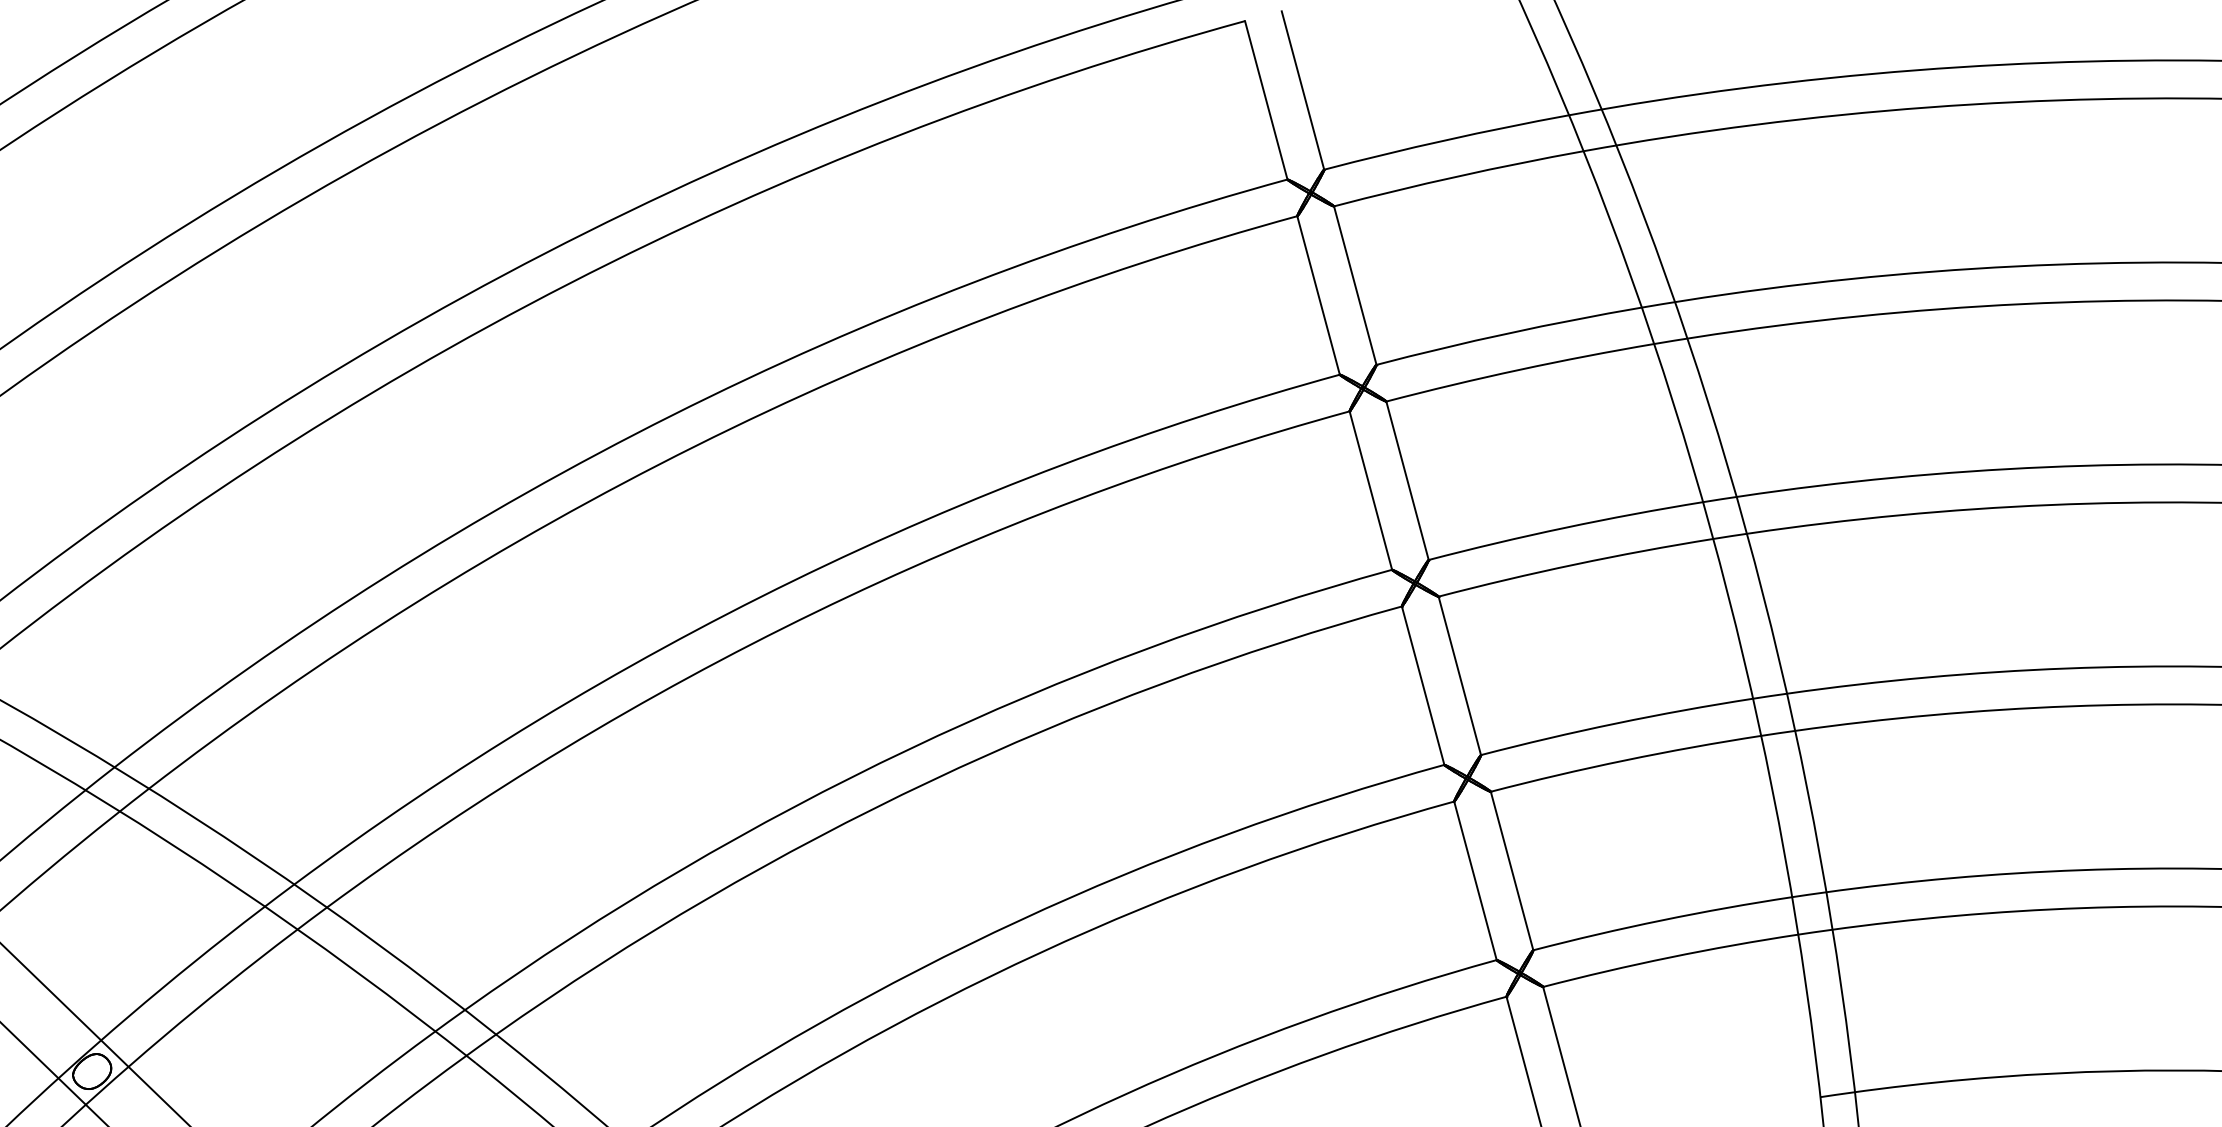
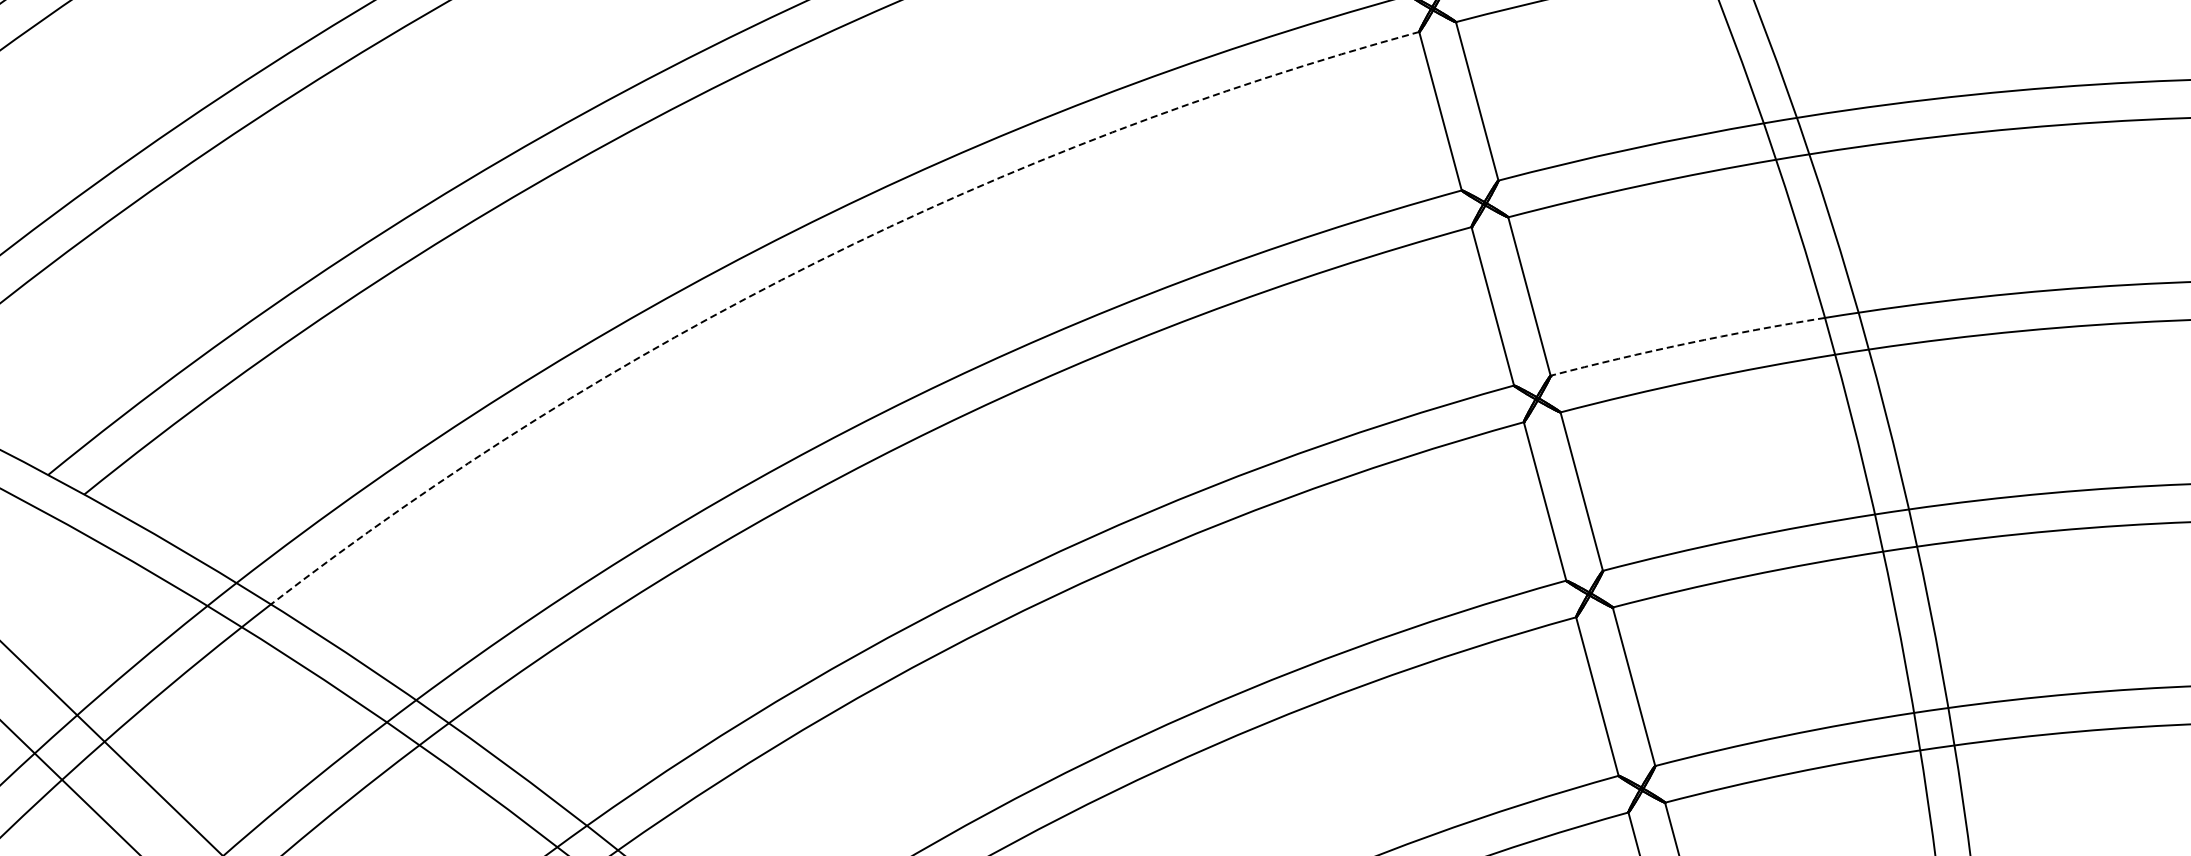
arc: (695, 446) -> (817, 262), solid -> dashed
arc: (1565, 527) -> (1687, 343), solid -> dashed

